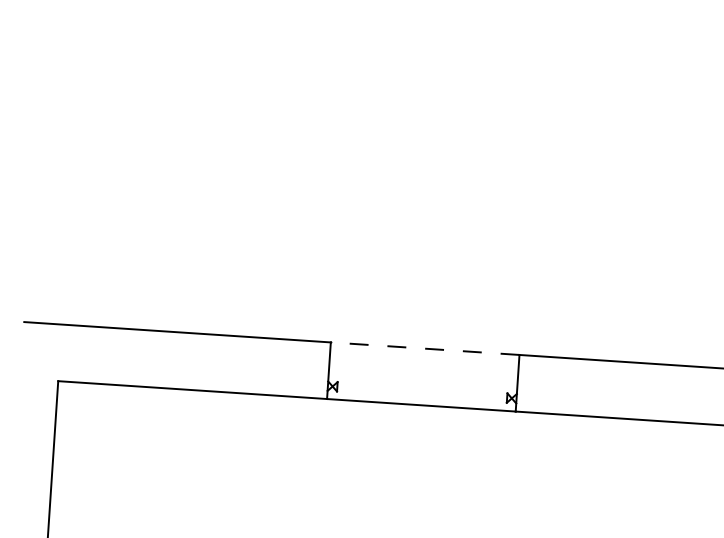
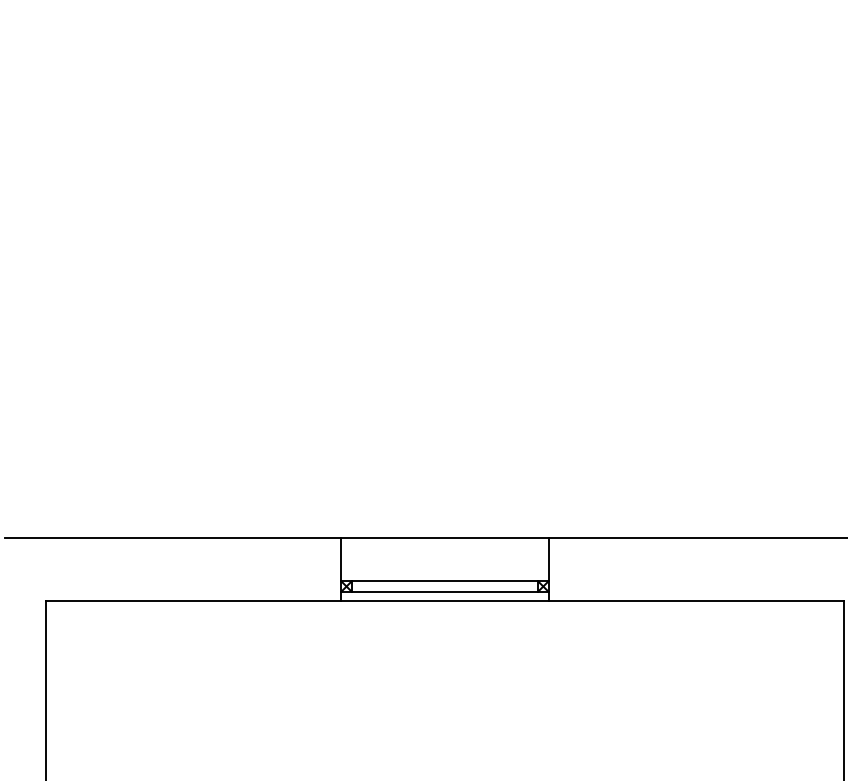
line: (424, 348) -> (444, 538), dashed -> solid
line: (422, 387) -> (444, 581), added
line: (421, 396) -> (444, 591), added

